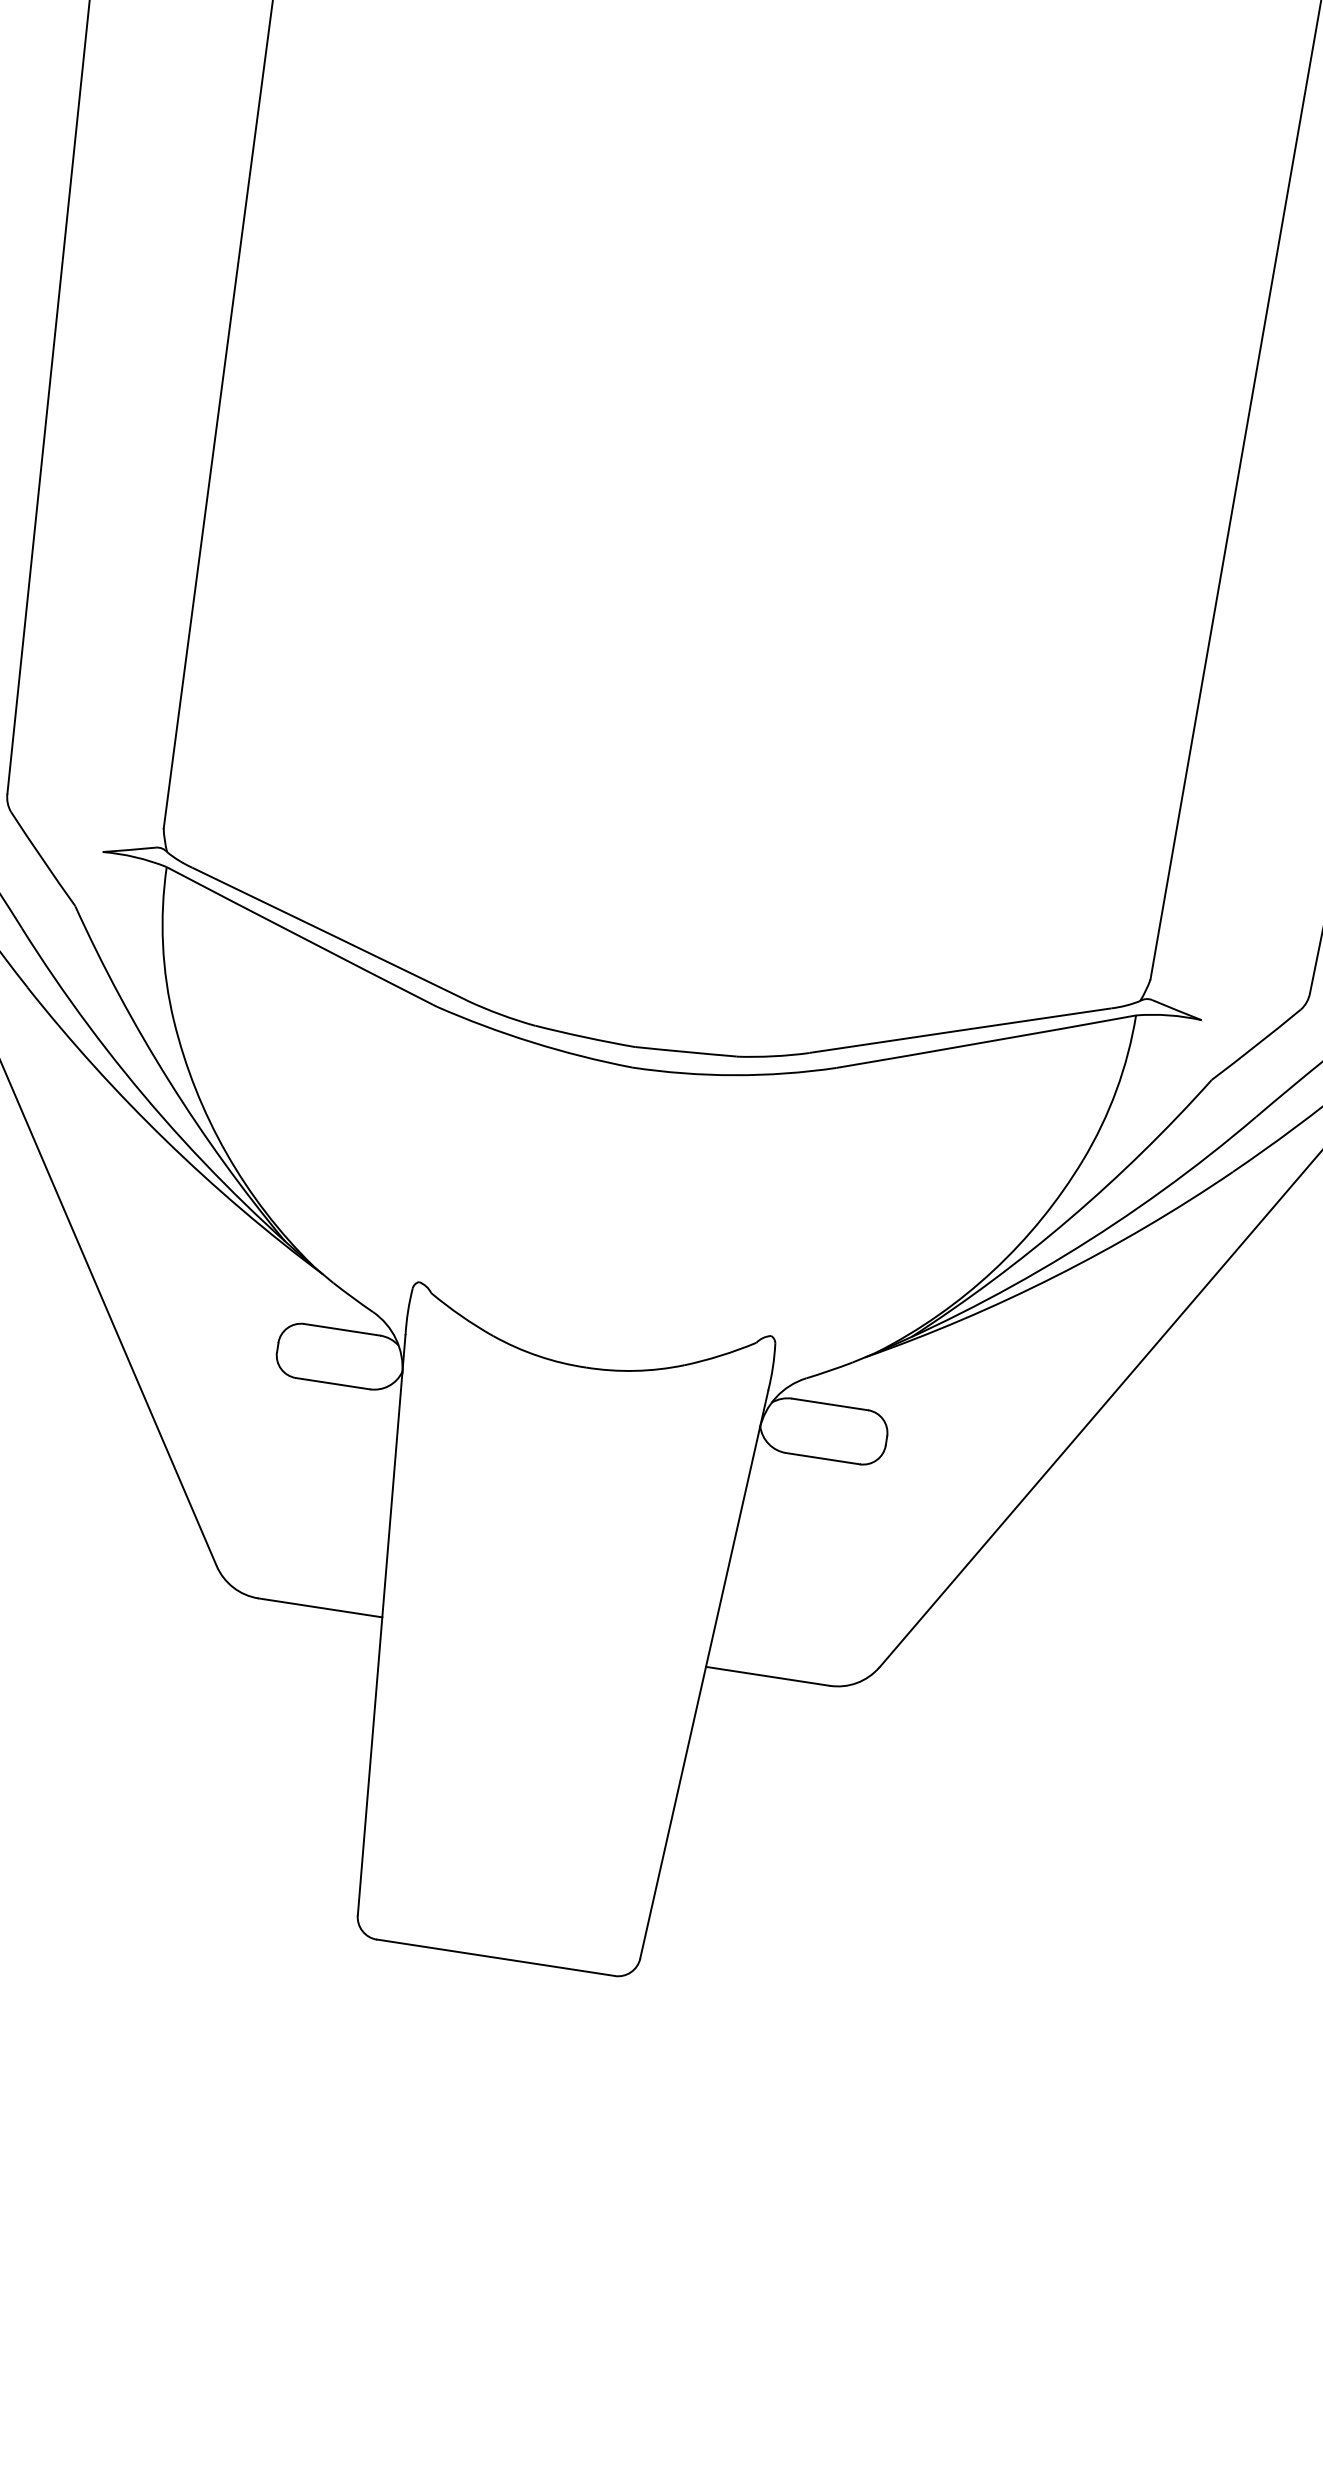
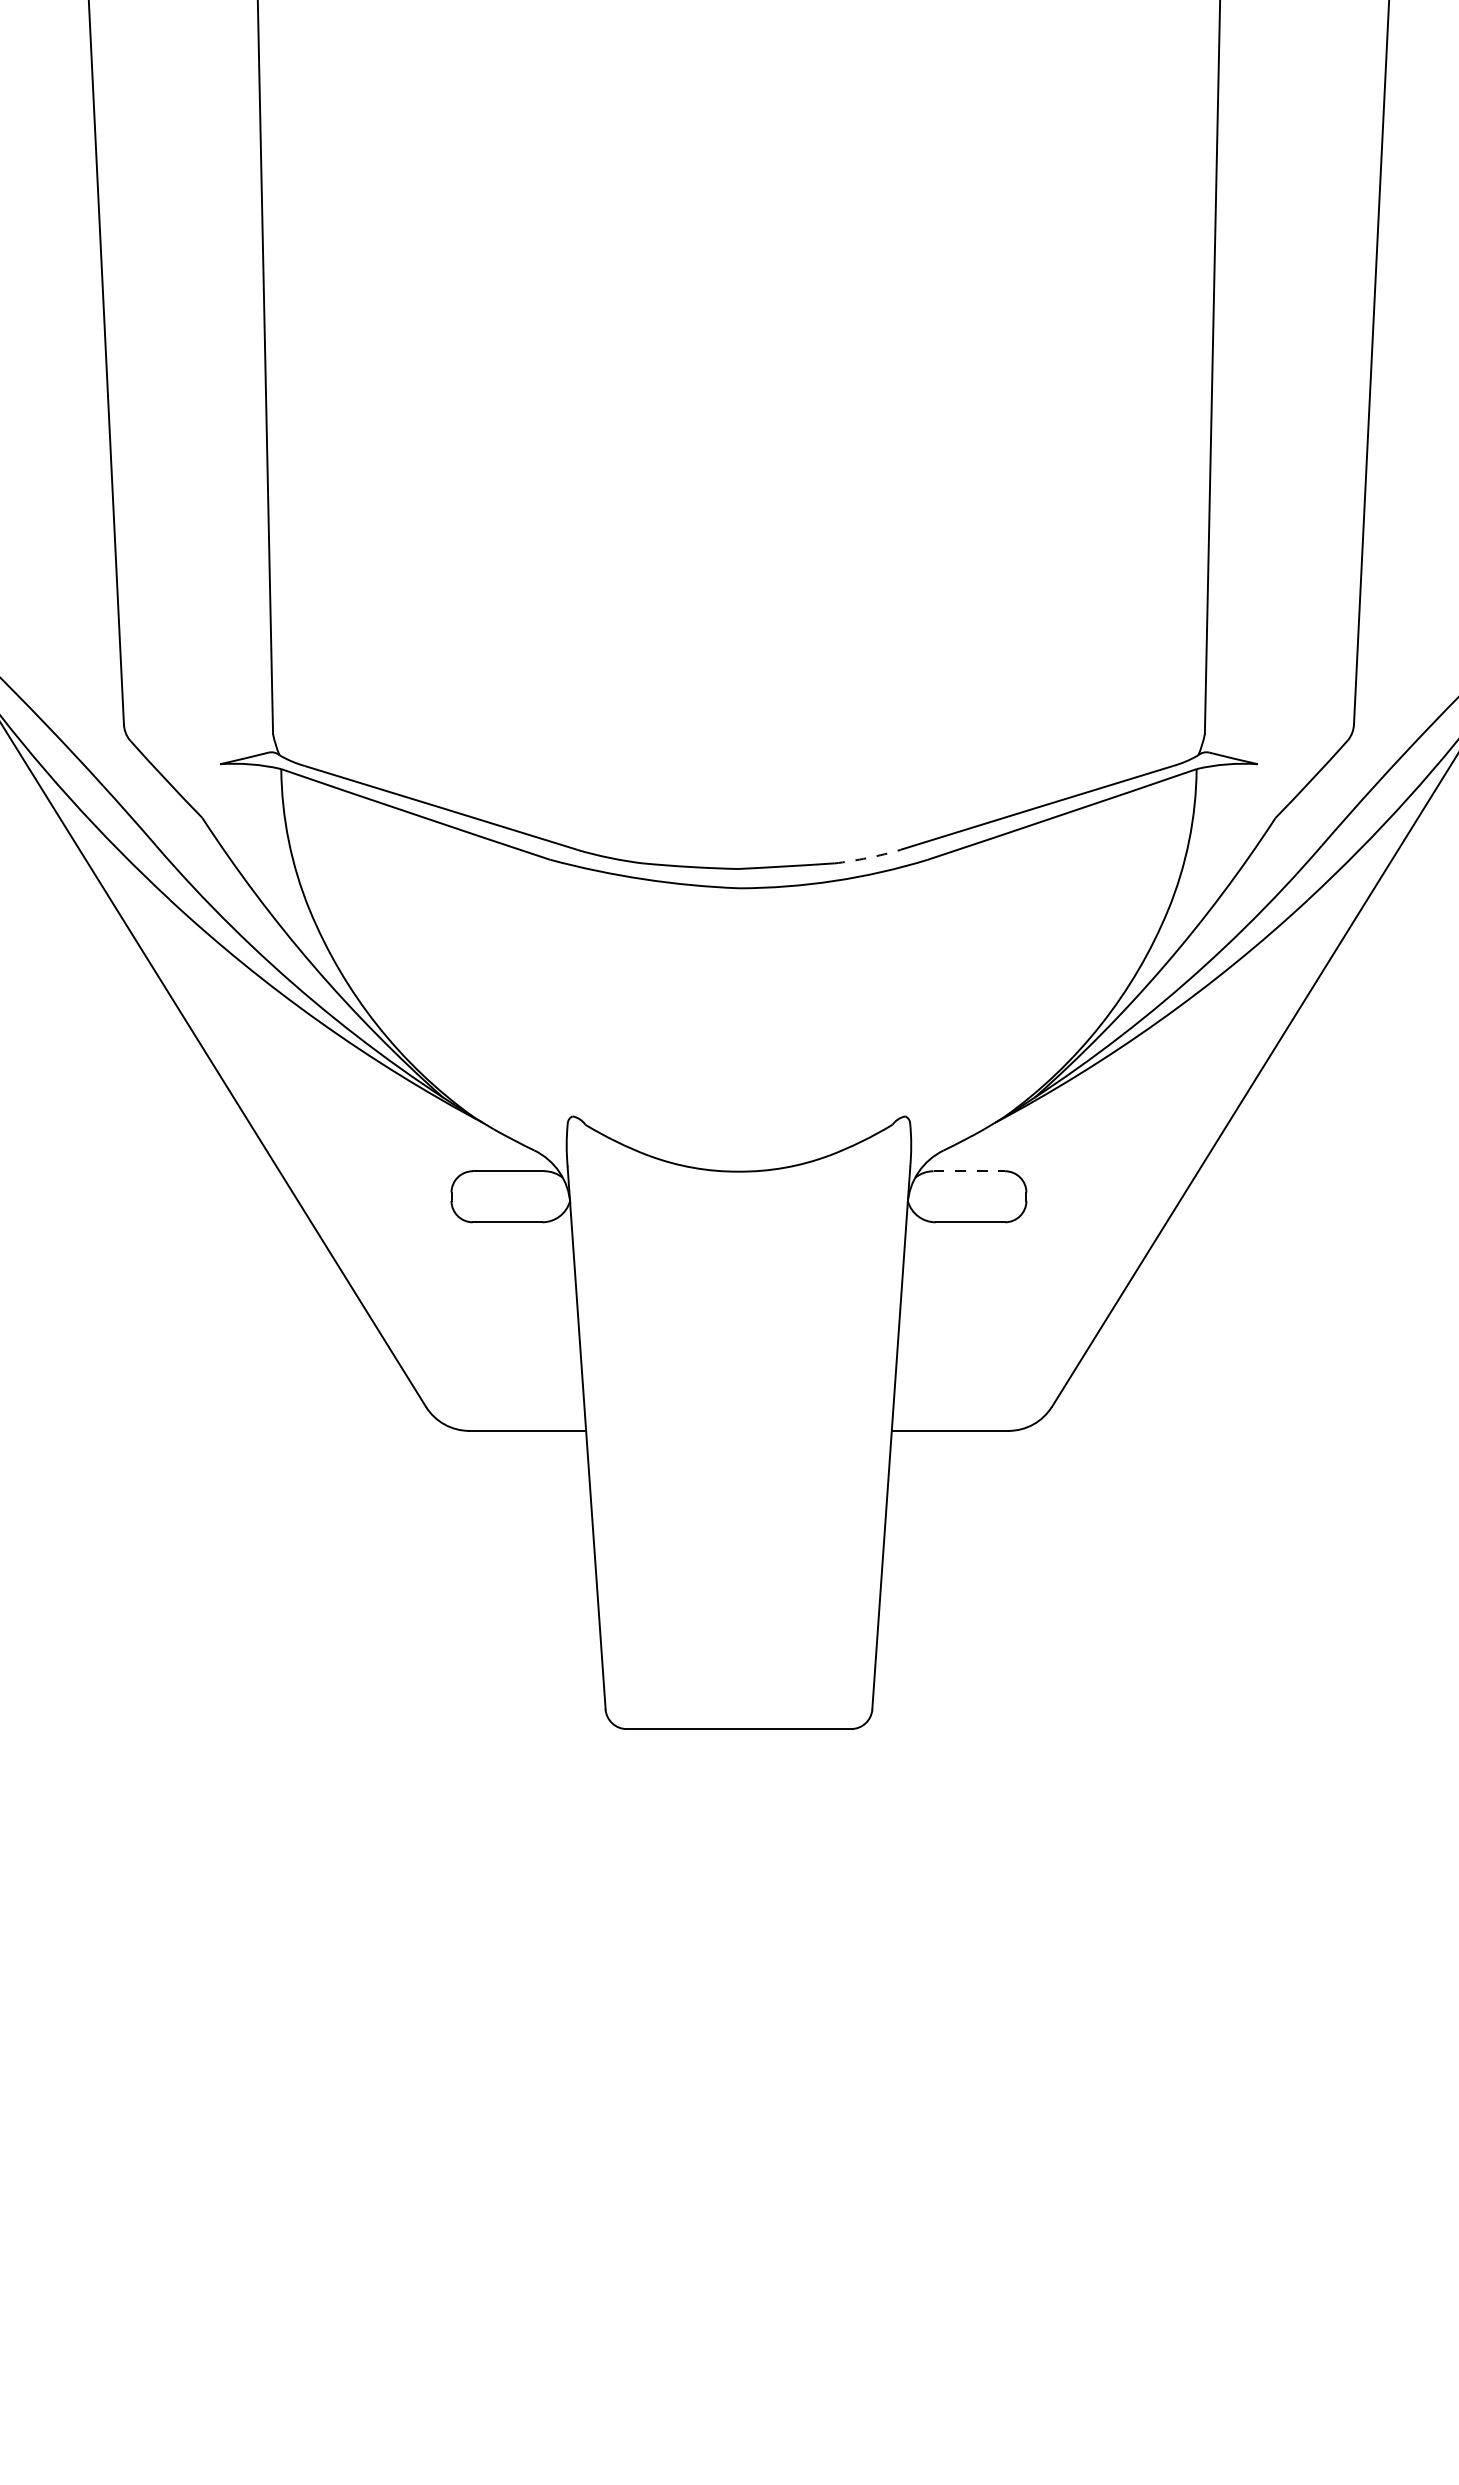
arc: (773, 1056) -> (867, 858), solid -> dashed
line: (830, 1404) -> (969, 1171), solid -> dashed

